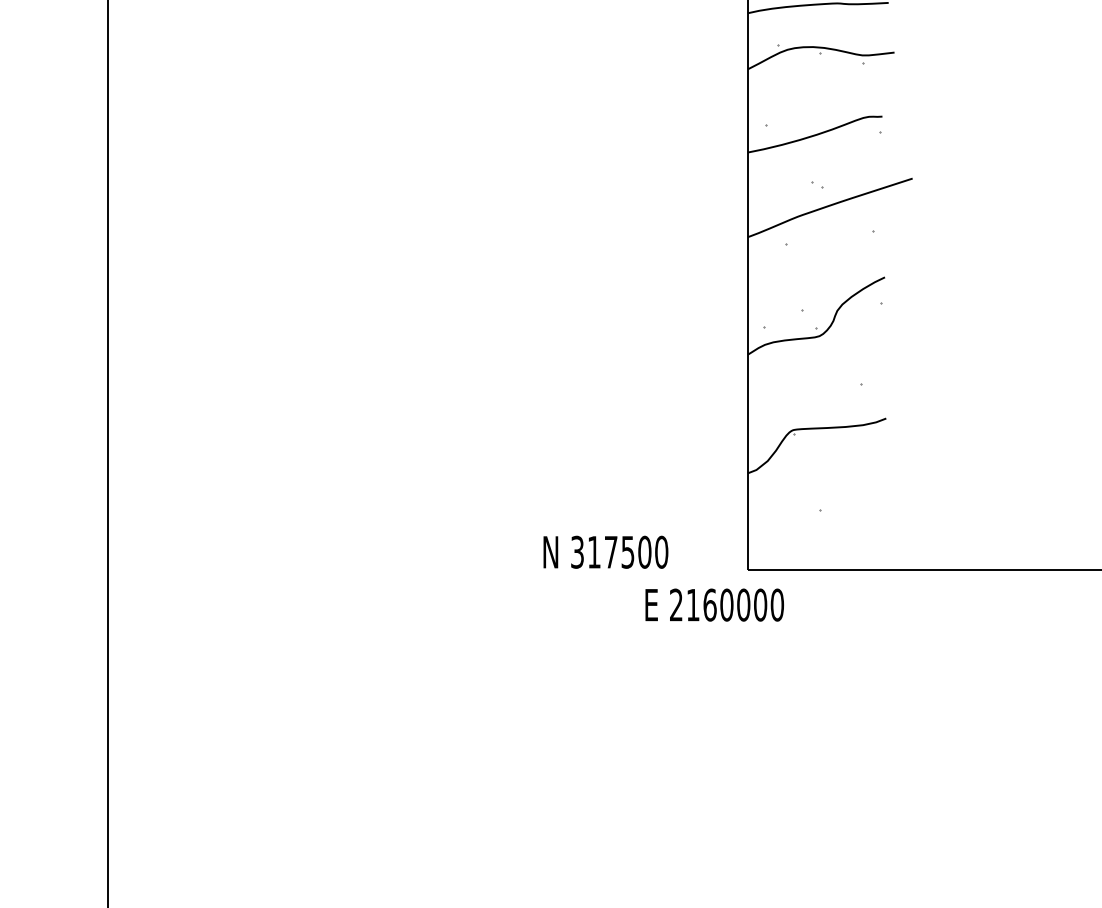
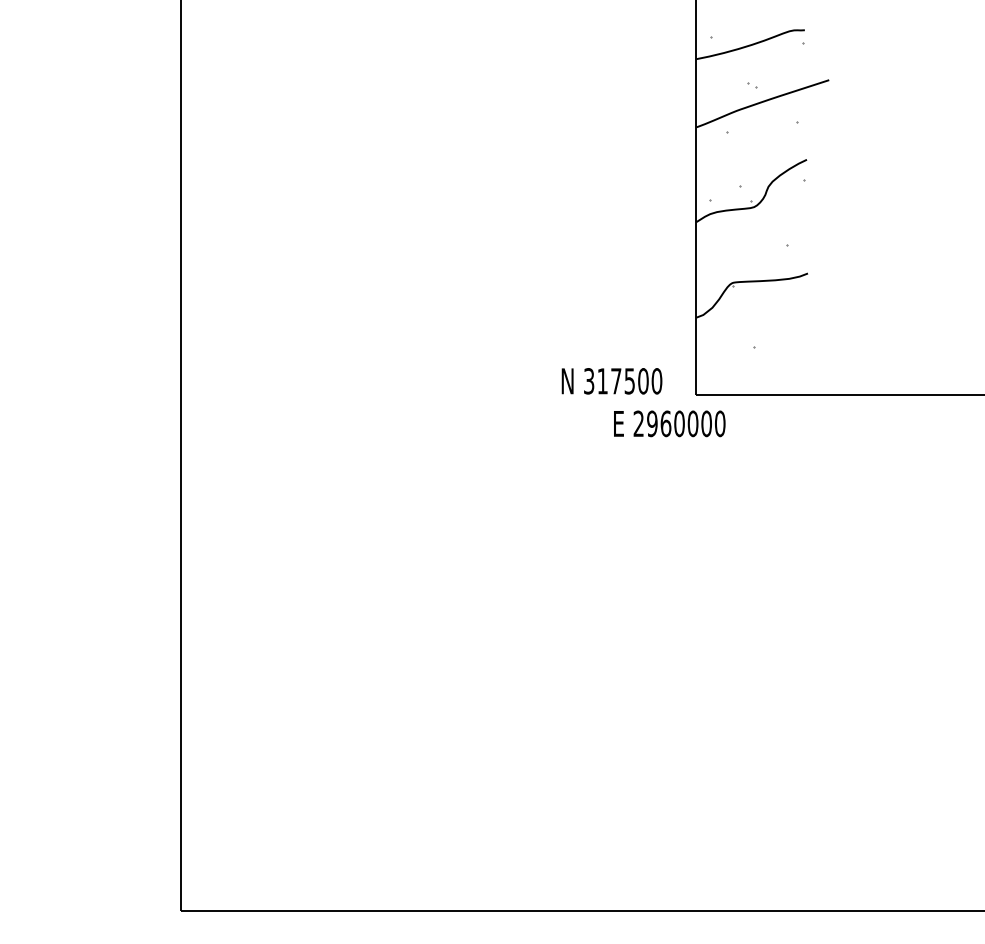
text: (605, 552) -> (611, 381), moved
text: (693, 604) -> (652, 423), 2160000 -> 2960000

